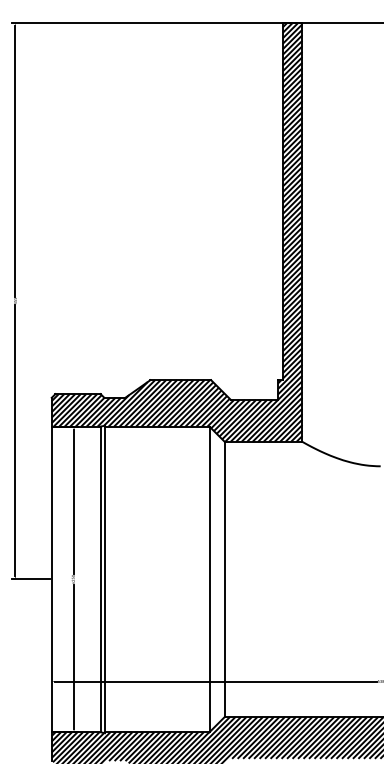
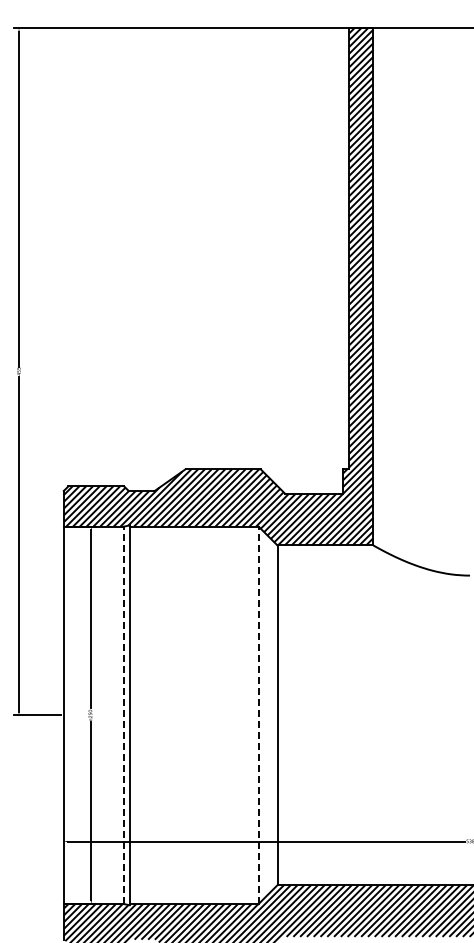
line: (100, 579) -> (124, 715), solid -> dashed
line: (209, 579) -> (258, 715), solid -> dashed

